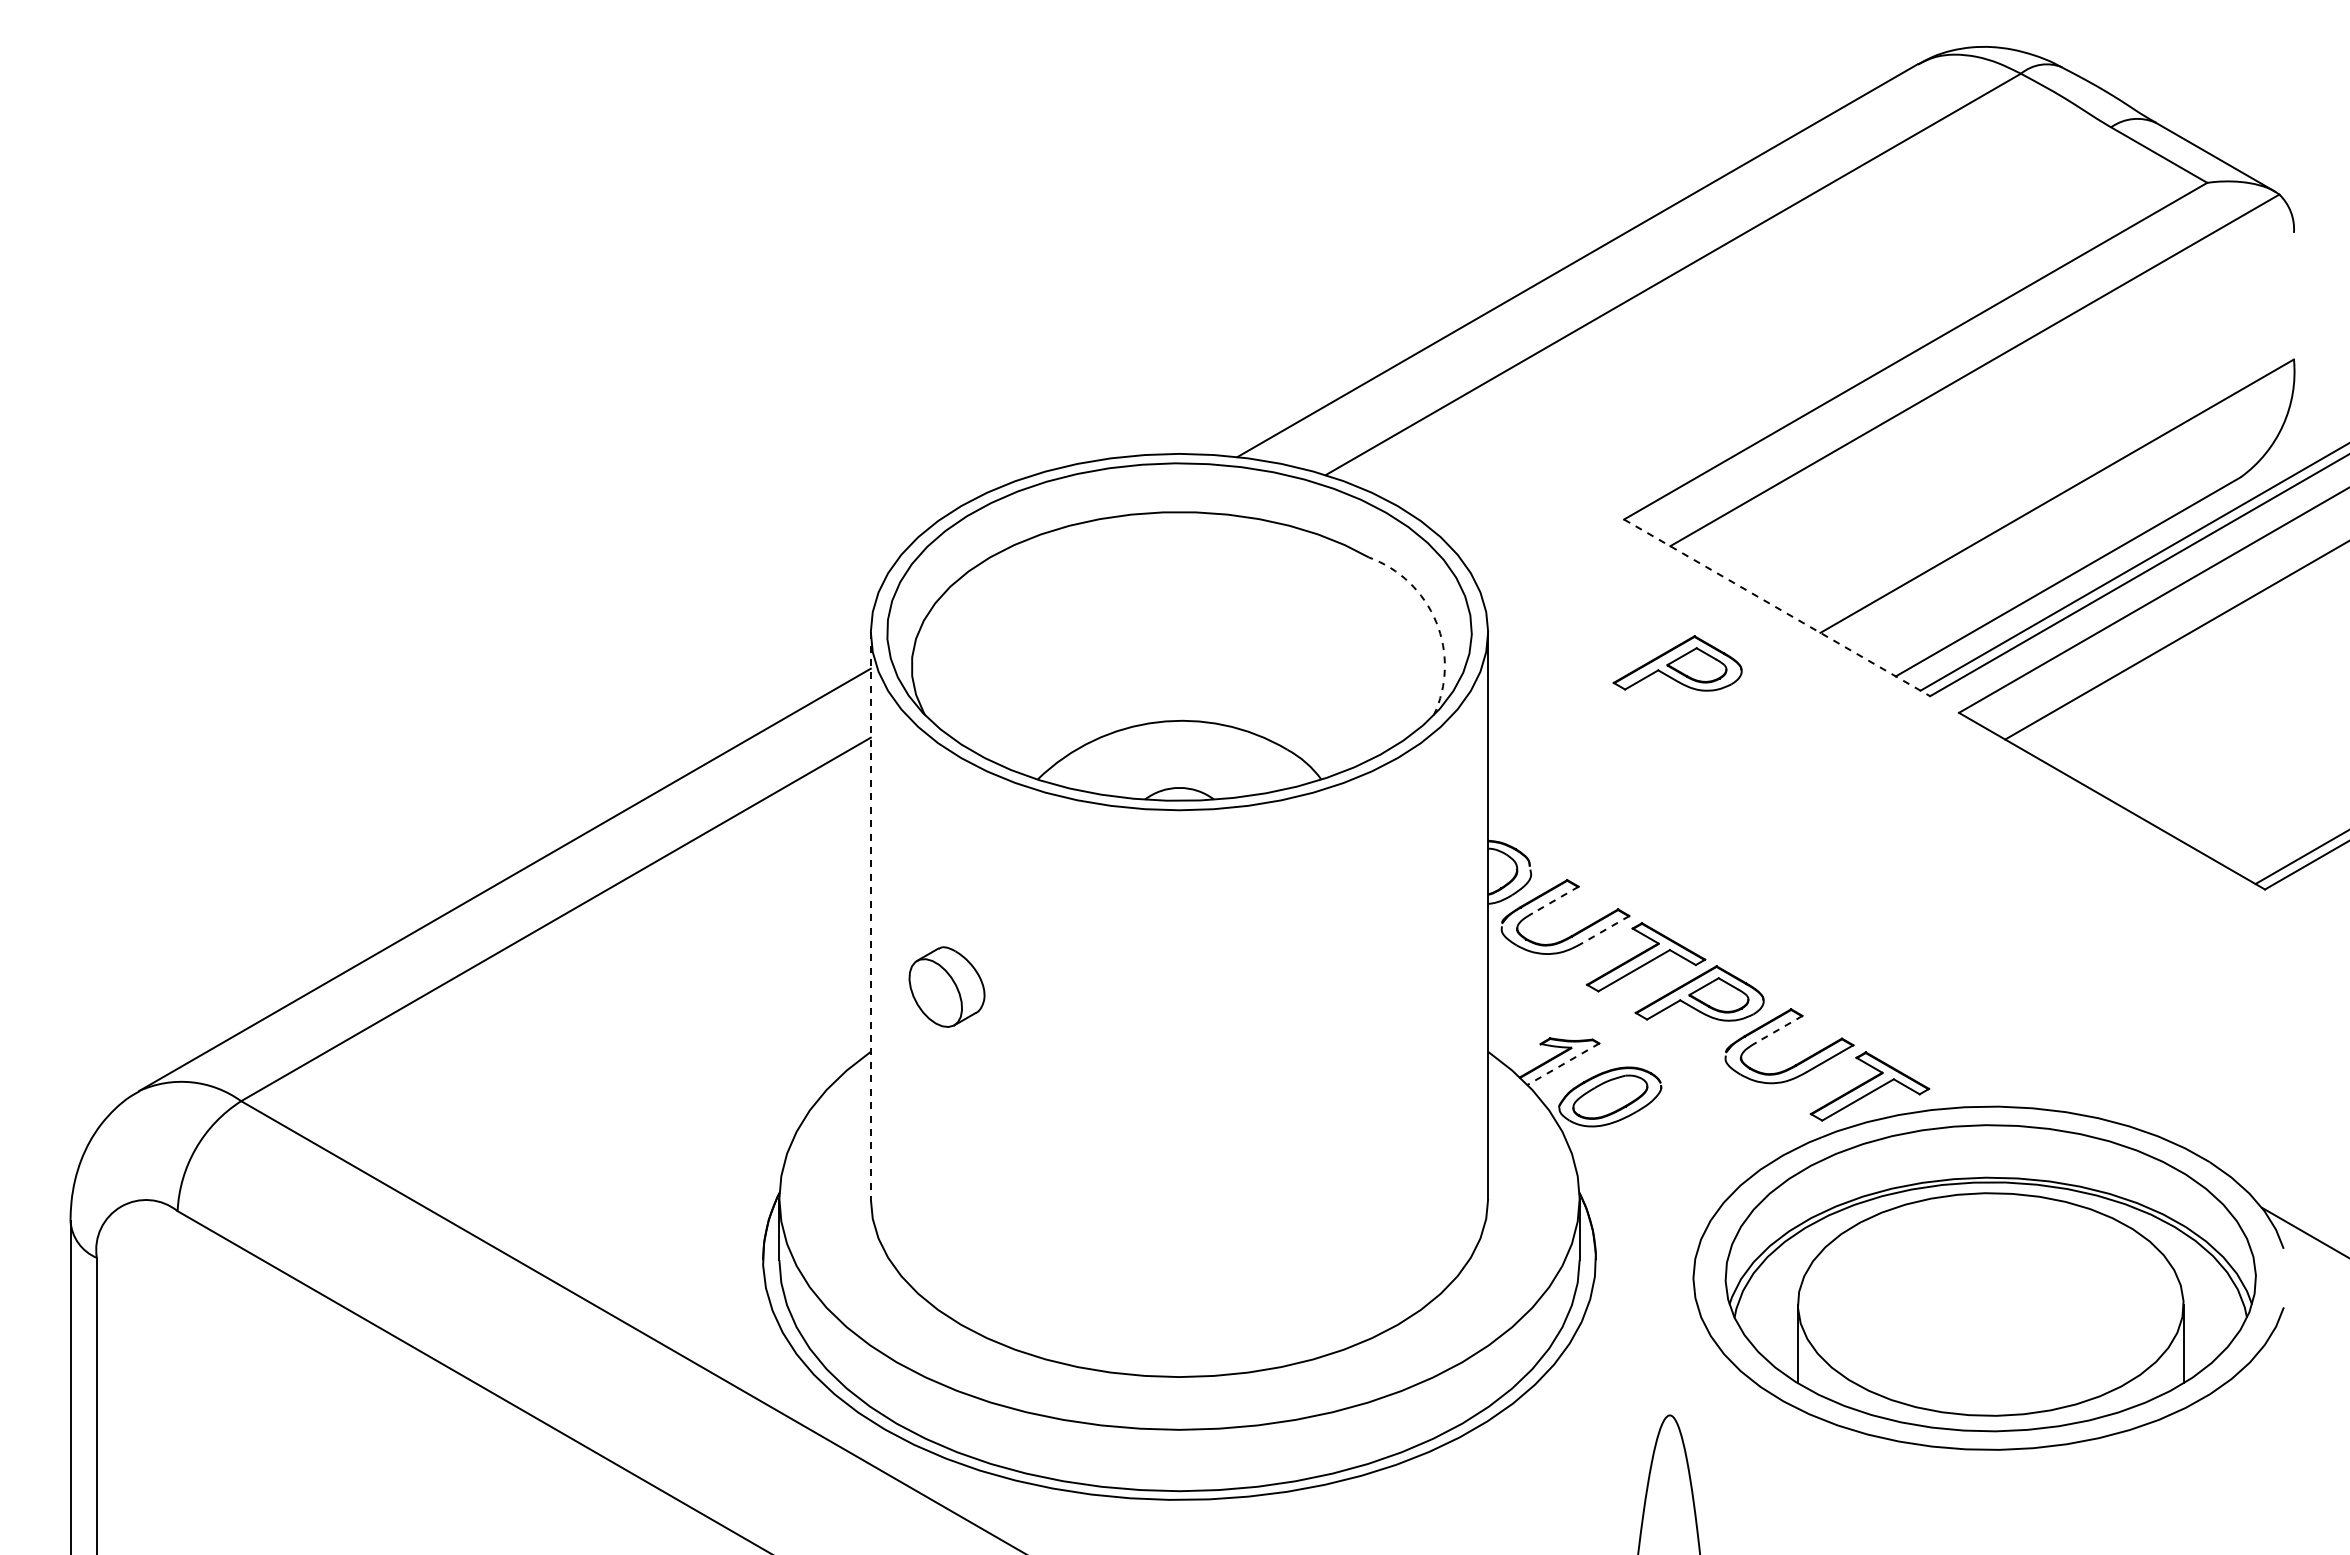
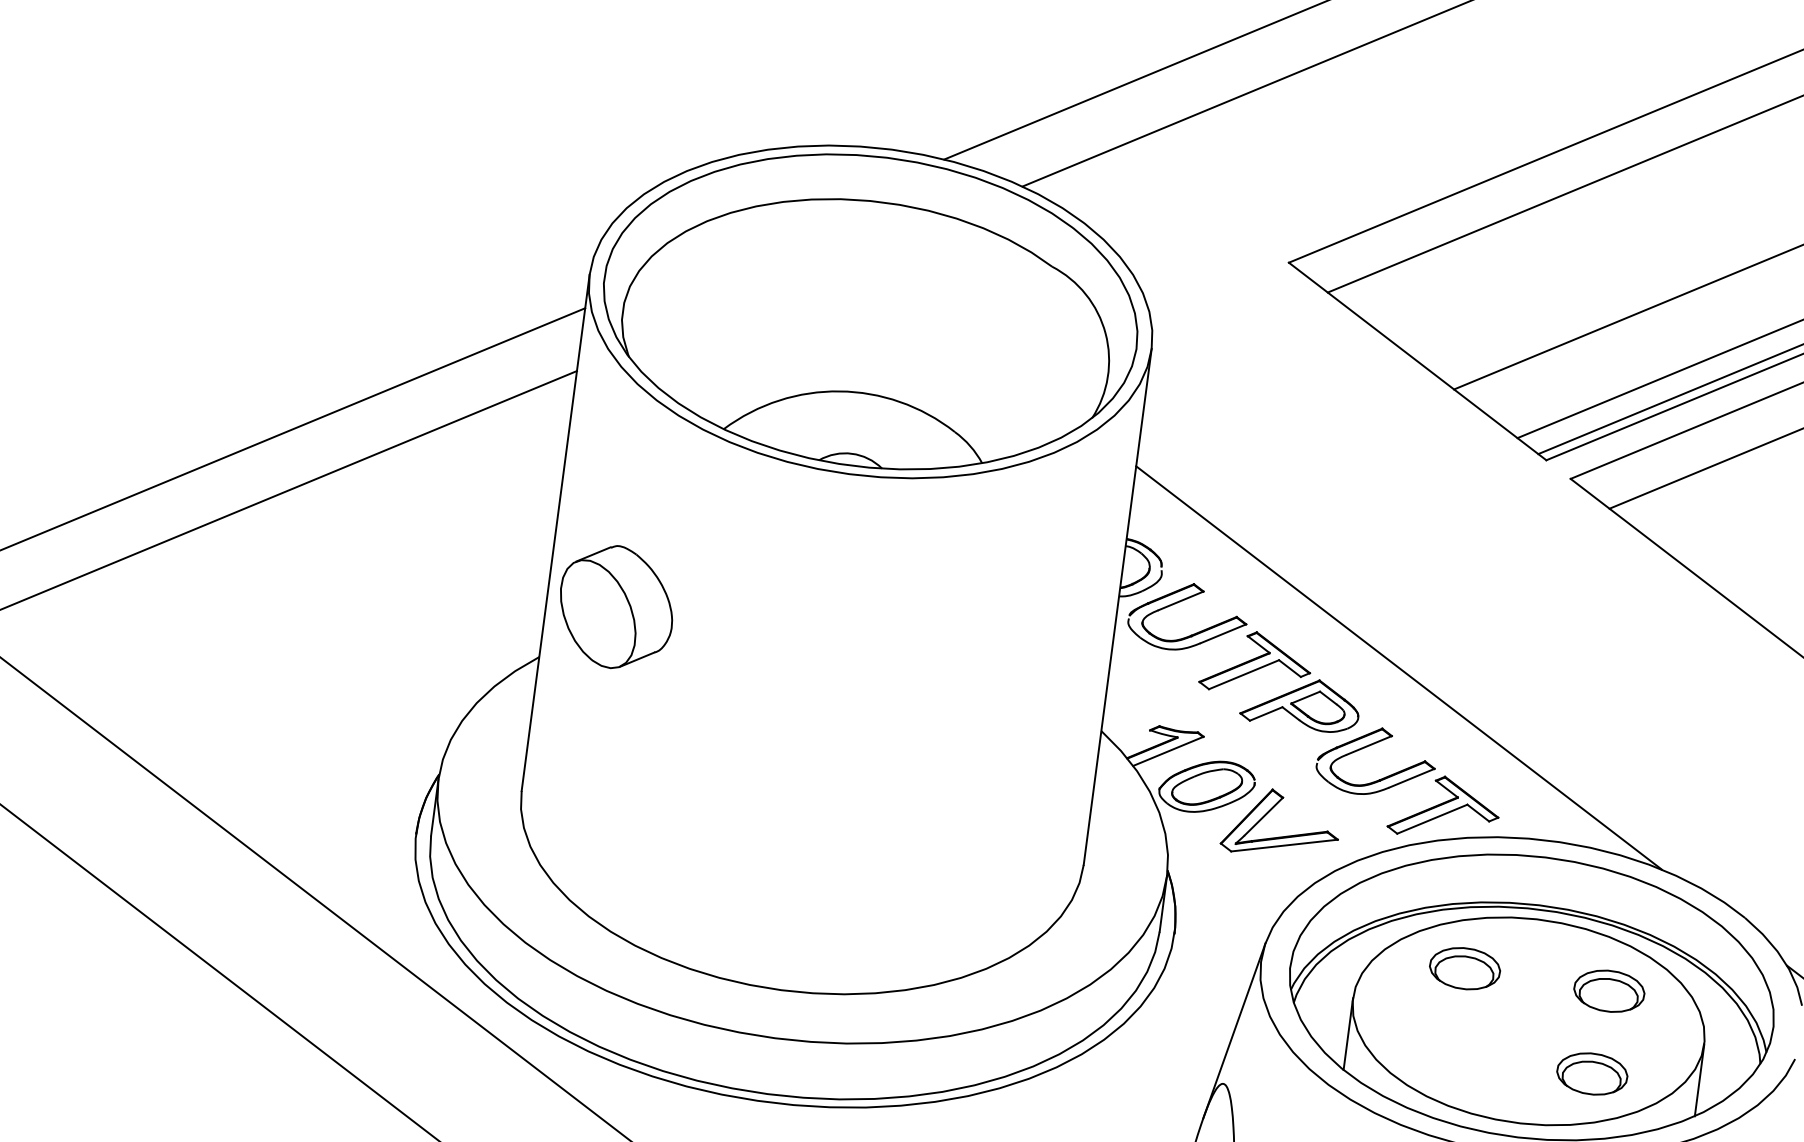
line: (1777, 607) -> (1418, 361), dashed -> solid
arc: (1436, 622) -> (1105, 333), dashed -> solid
part: (1677, 663) -> (1320, 400), removed
line: (1555, 899) -> (1180, 600), dashed -> solid
line: (870, 915) -> (555, 532), dashed -> solid
line: (1606, 929) -> (1223, 633), dashed -> solid
line: (1800, 941) -> (1398, 668), added
part: (946, 986) -> (616, 606), size x1.67
line: (1779, 1029) -> (1369, 745), dashed -> solid
line: (1563, 1064) -> (1168, 751), dashed -> solid
part: (1698, 1139) -> (1282, 836), added
part: (1914, 1256) -> (1464, 968), added
part: (2073, 1260) -> (1609, 991), added
part: (2066, 1352) -> (1591, 1074), added
line: (1674, 1356) -> (1234, 1030), added

